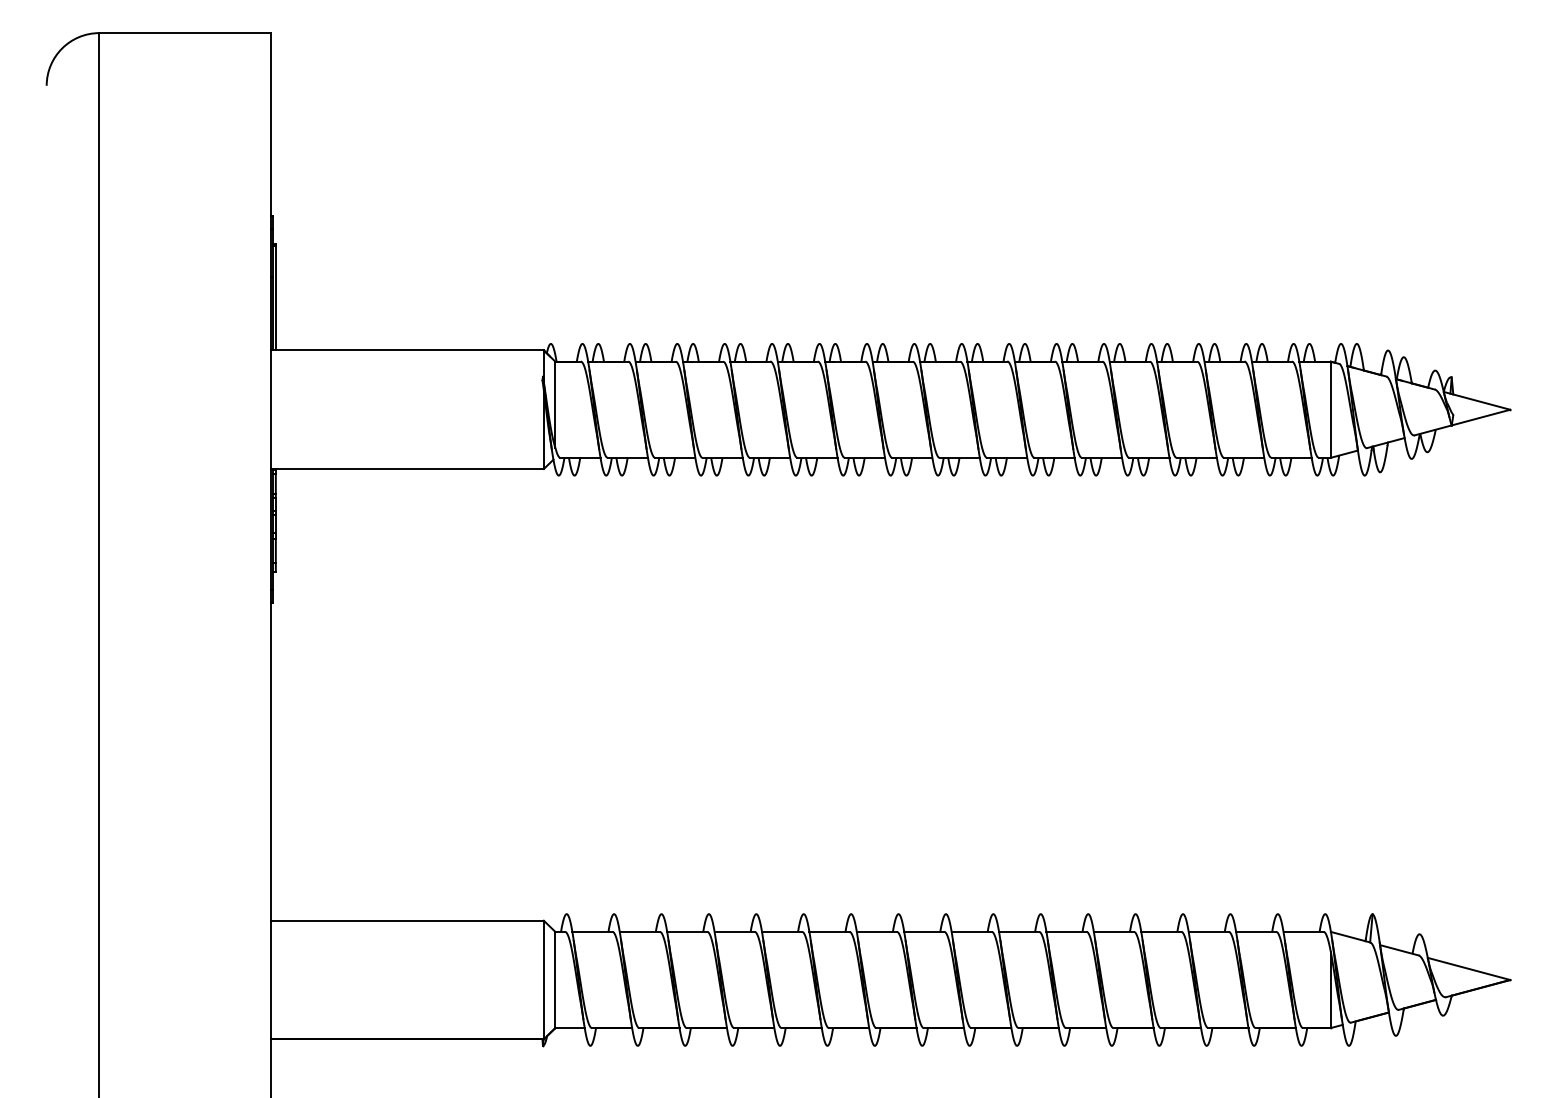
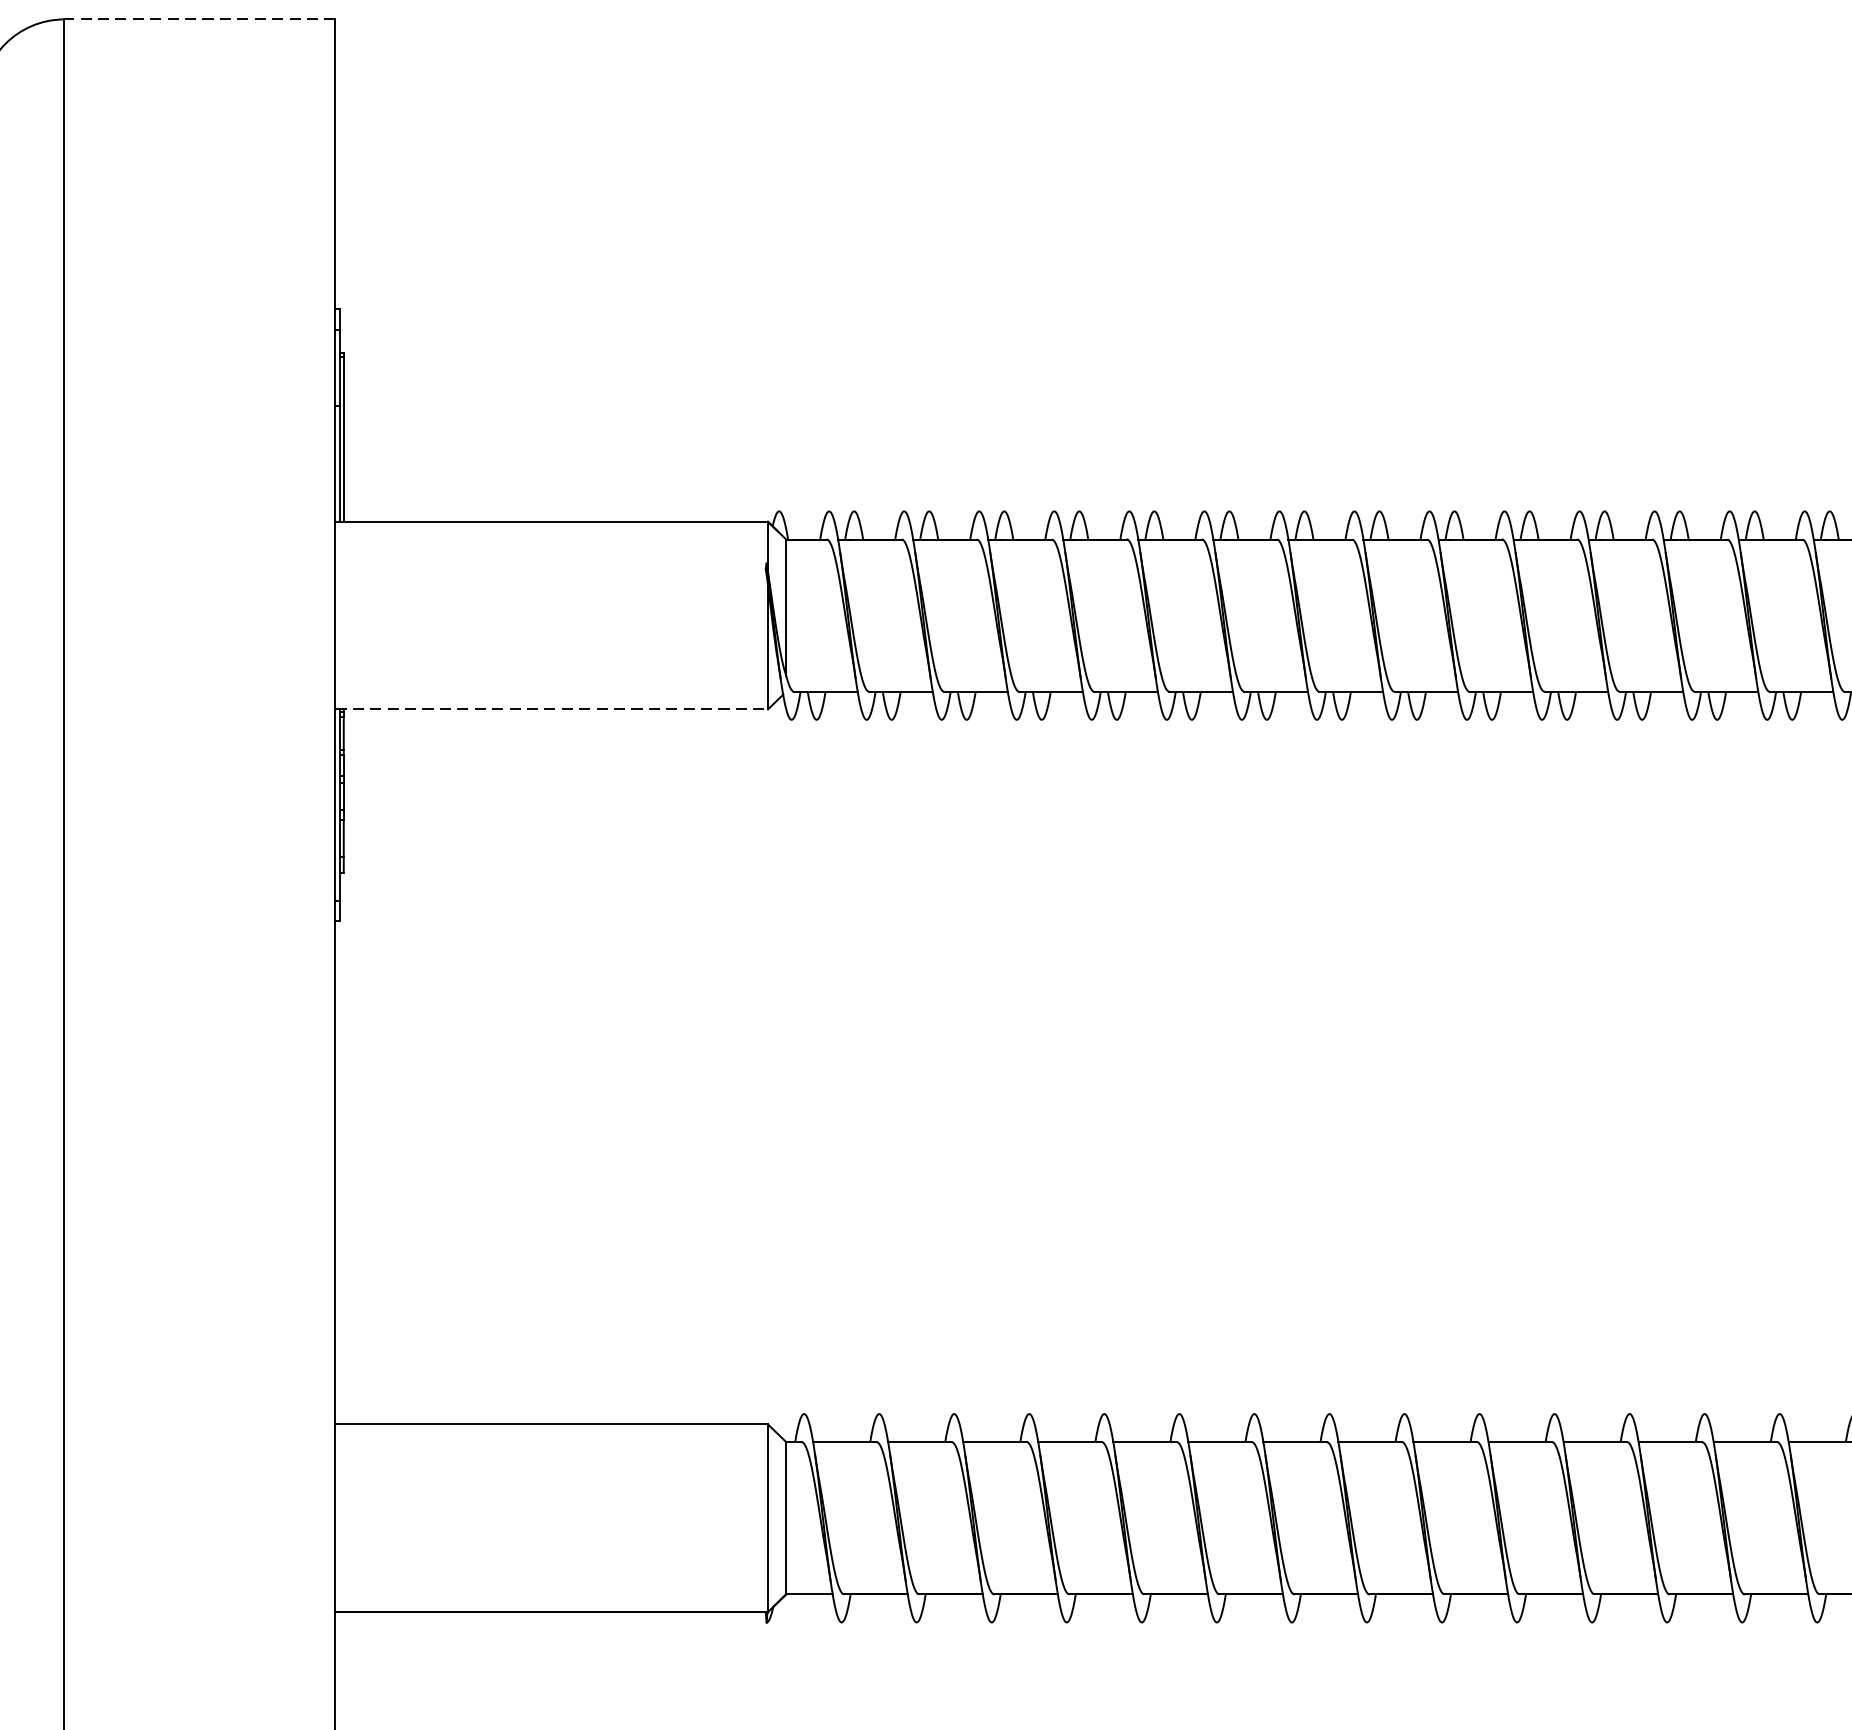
line: (184, 33) -> (199, 20), solid -> dashed
line: (407, 469) -> (552, 710), solid -> dashed

